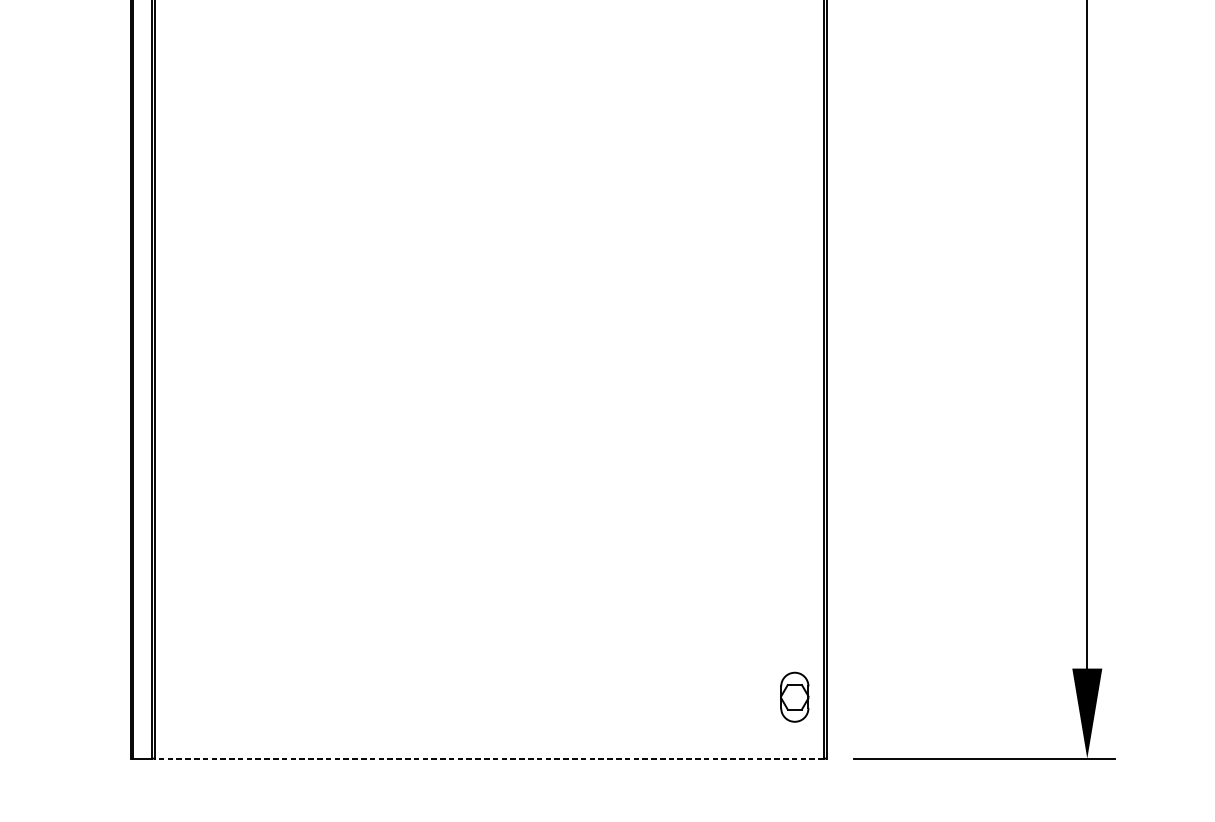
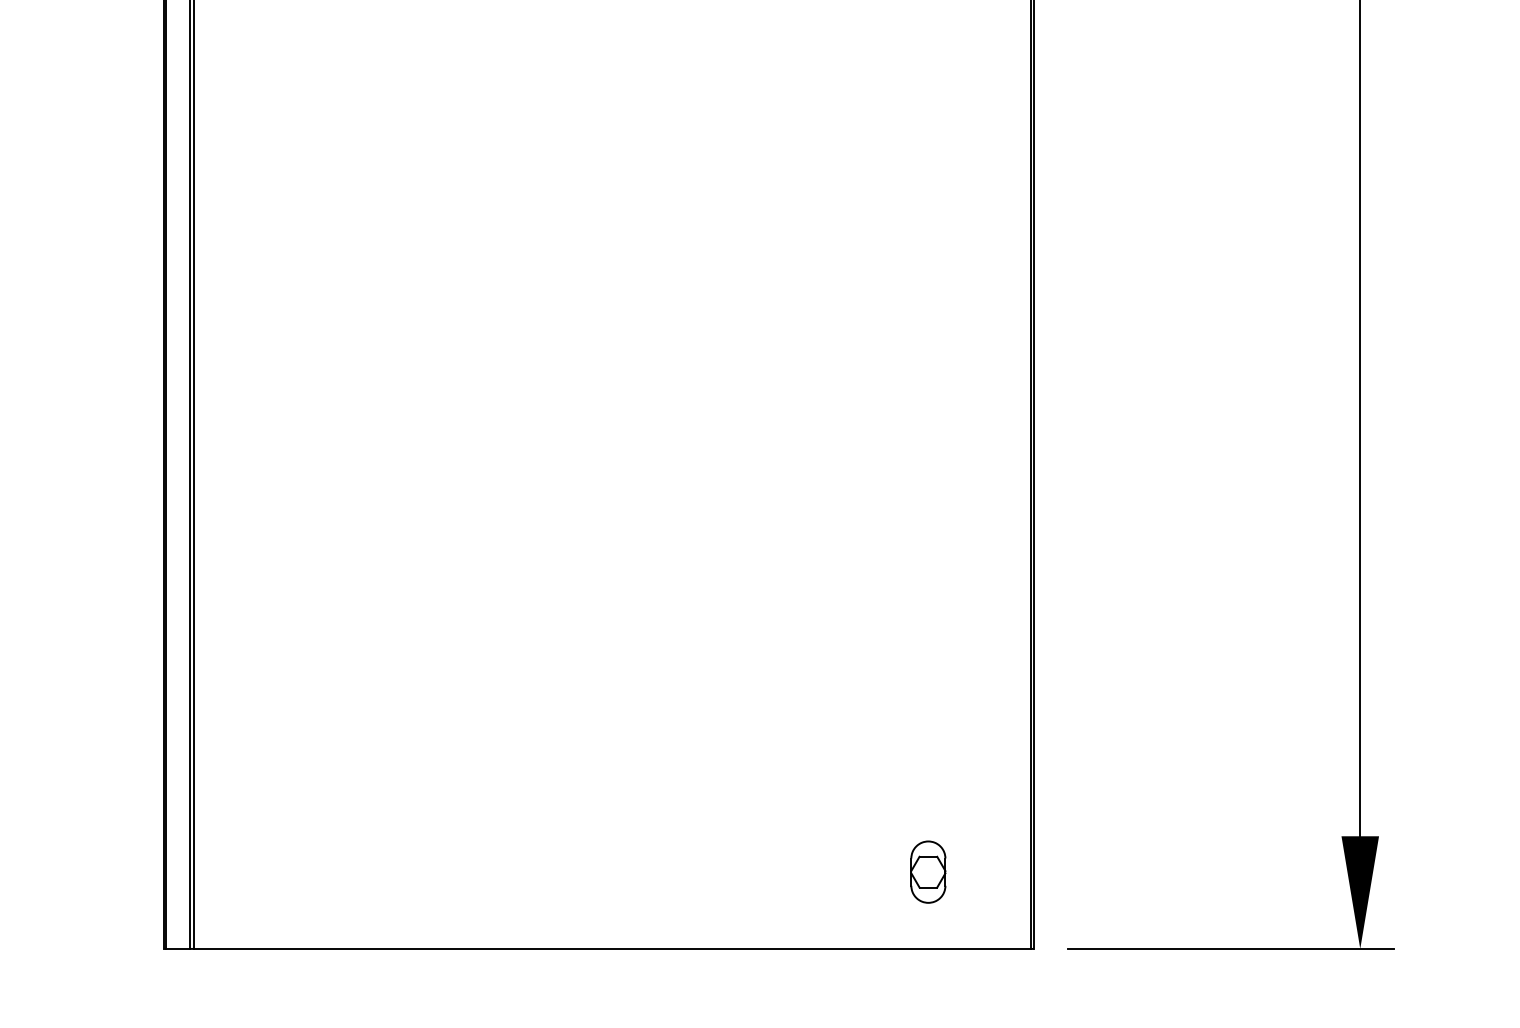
part: (794, 696) -> (928, 871), moved
line: (488, 758) -> (611, 948), dashed -> solid

